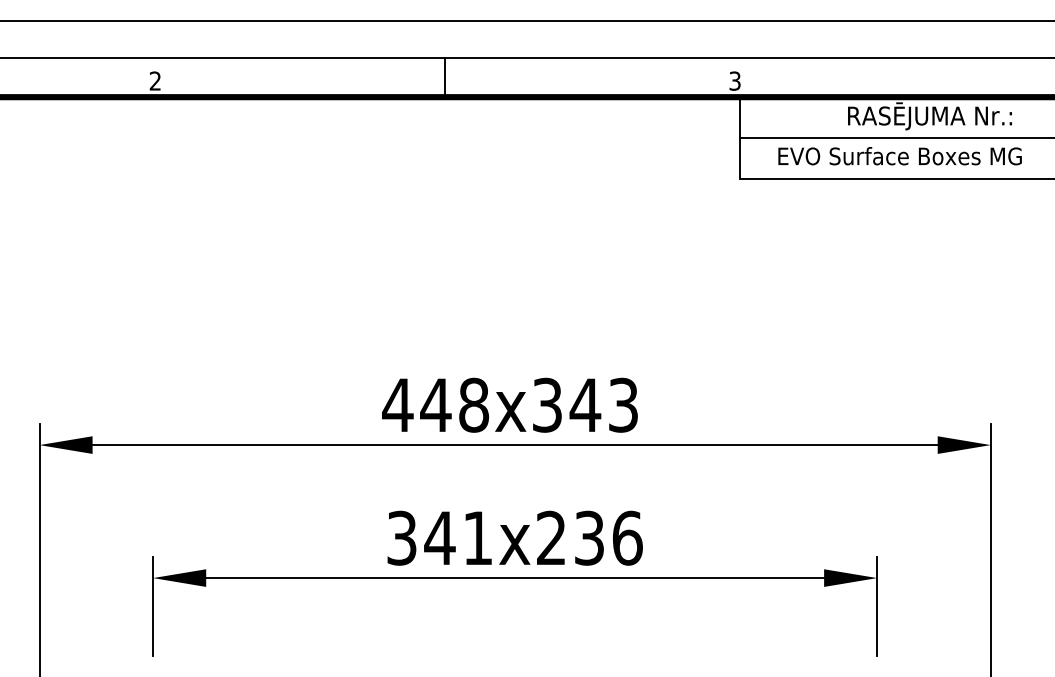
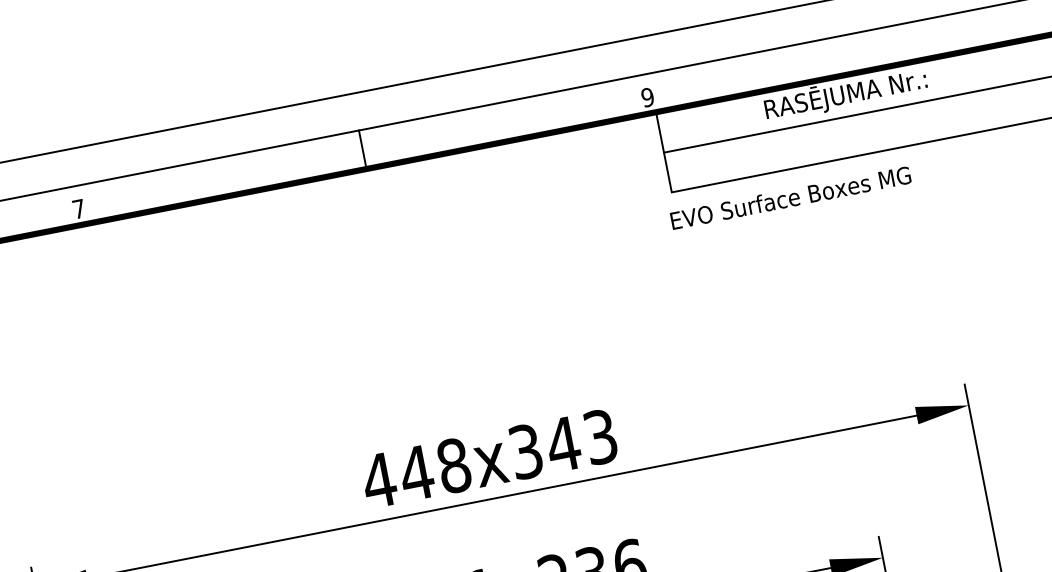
text: (154, 80) -> (77, 208), 2 -> 7
text: (734, 80) -> (647, 96), 3 -> 9
text: (899, 156) -> (790, 198), moved

